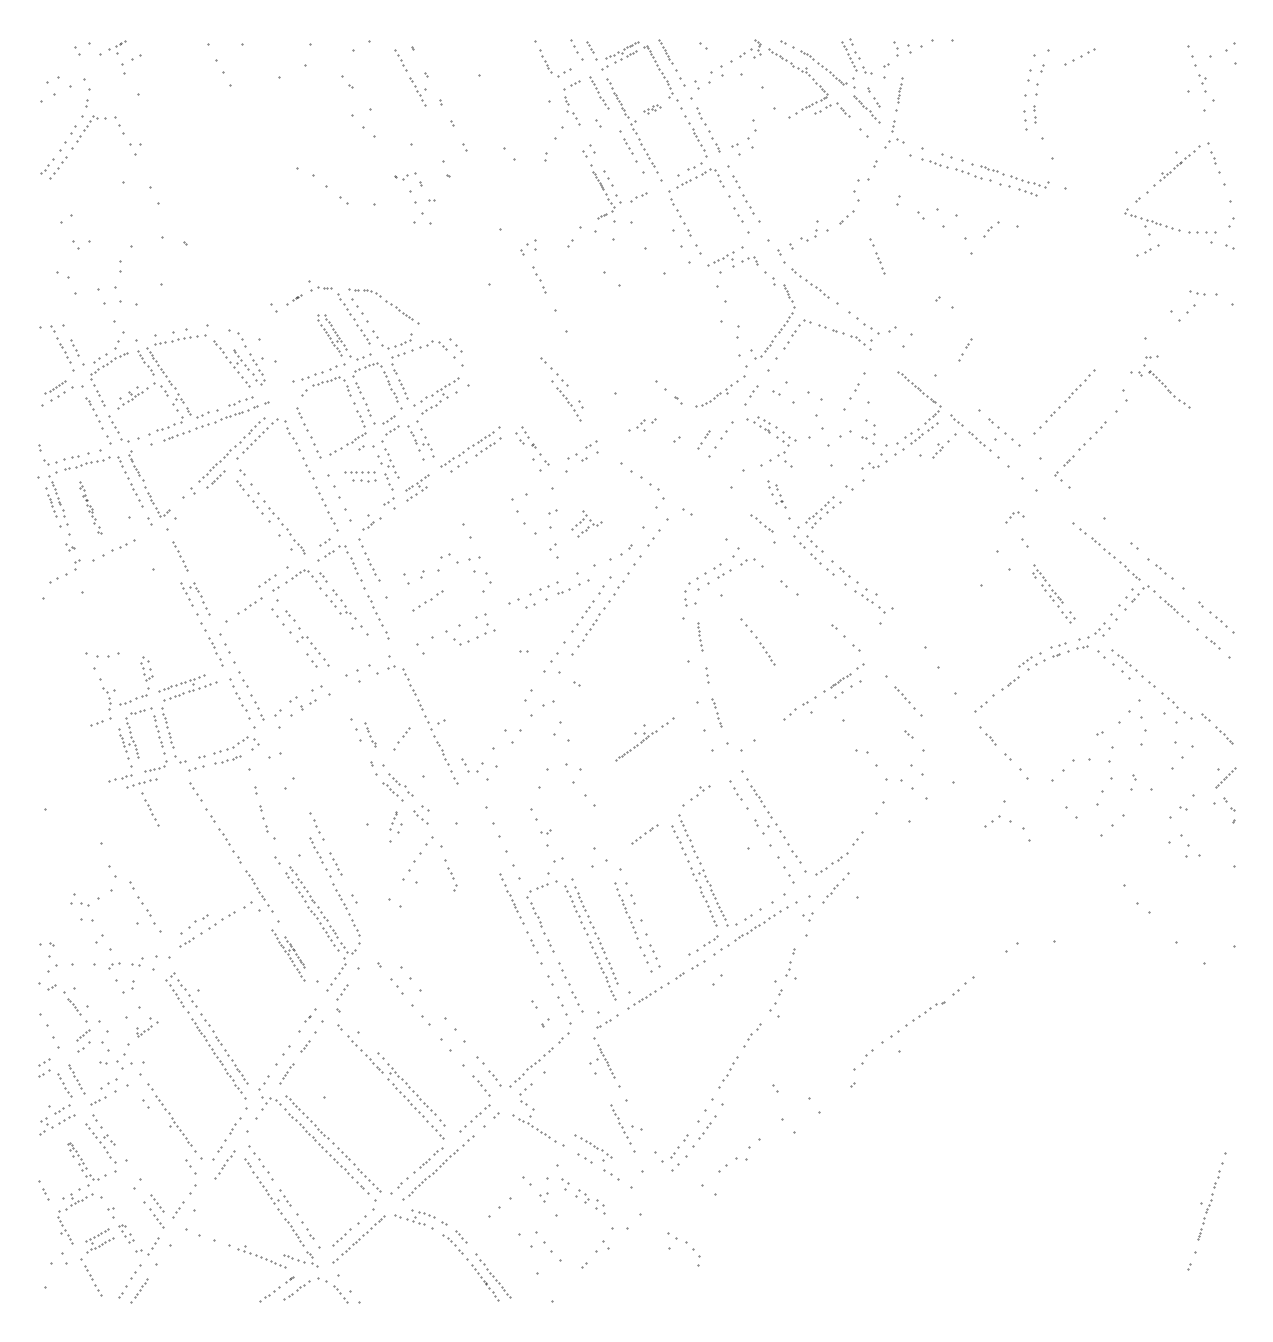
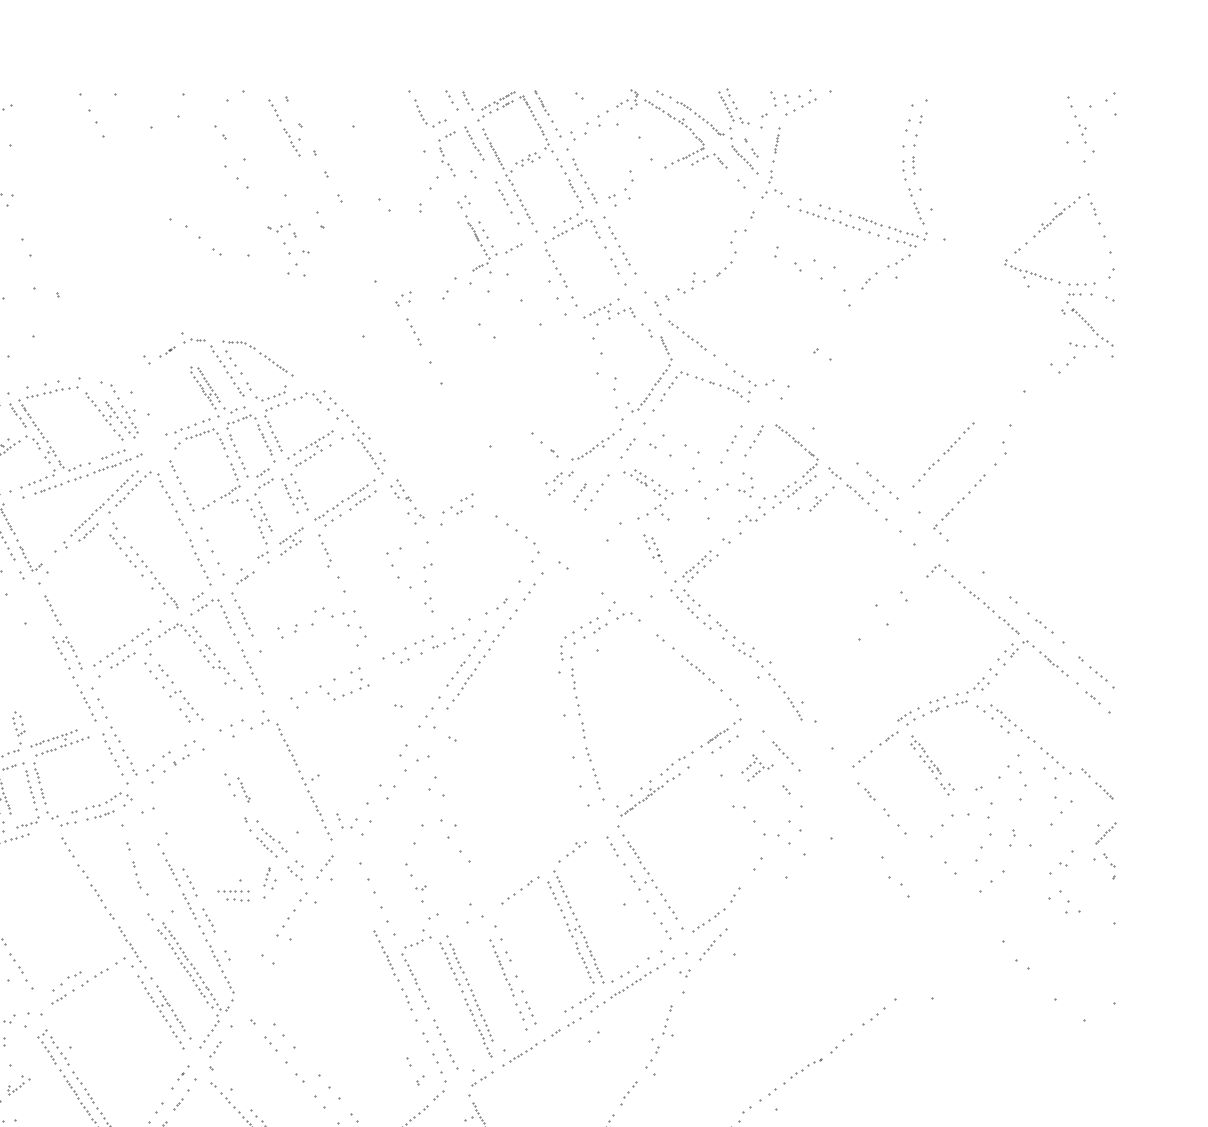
part: (1079, 56) -> (800, 106), moved
part: (652, 109) -> (528, 160), size x1.43
part: (1147, 250) -> (898, 260), moved
part: (877, 256) -> (916, 206), moved
part: (965, 349) -> (756, 436), moved
part: (1164, 381) -> (1087, 319), moved
part: (561, 389) -> (362, 442), moved
part: (642, 424) -> (559, 477), moved
part: (360, 476) -> (233, 895), moved
part: (1014, 517) -> (936, 571), moved
part: (586, 523) -> (756, 766), moved
part: (761, 523) -> (692, 664), moved
part: (1053, 593) -> (932, 764), moved
part: (427, 600) -> (109, 654), moved
part: (699, 636) -> (575, 691), size x1.67
part: (757, 641) -> (785, 696), moved
part: (716, 712) -> (592, 767), size x1.43
part: (401, 738) -> (324, 866), moved
part: (644, 739) -> (650, 794), moved
part: (150, 809) -> (171, 869), moved
part: (992, 821) -> (870, 1019), moved
part: (644, 834) -> (520, 890), size x1.43
part: (450, 875) -> (324, 551), moved
part: (288, 954) -> (161, 1011), size x1.43

